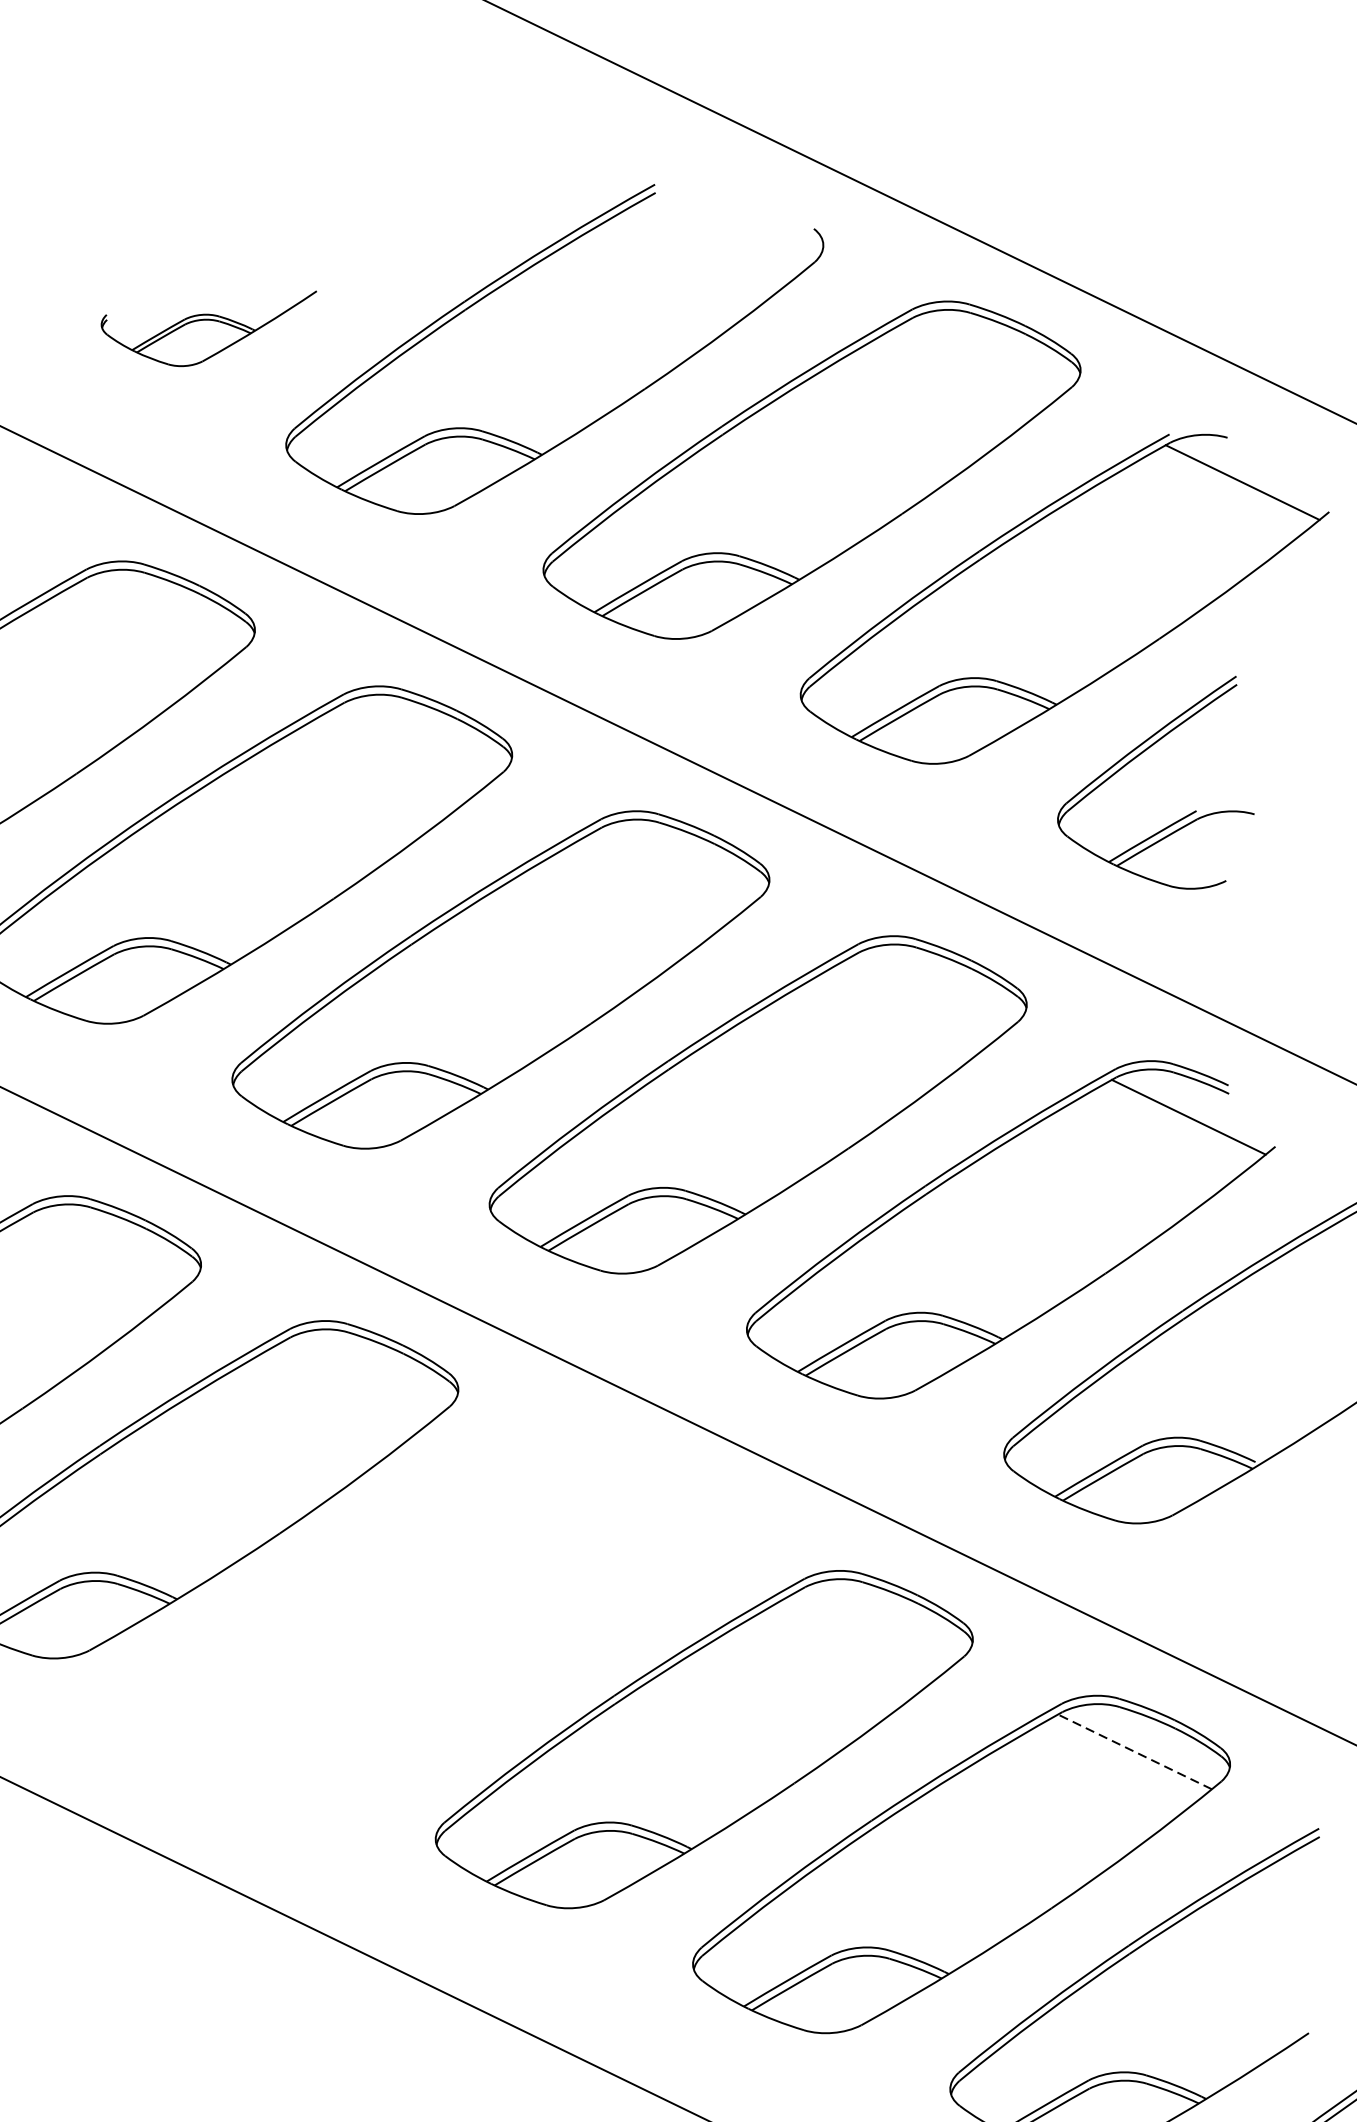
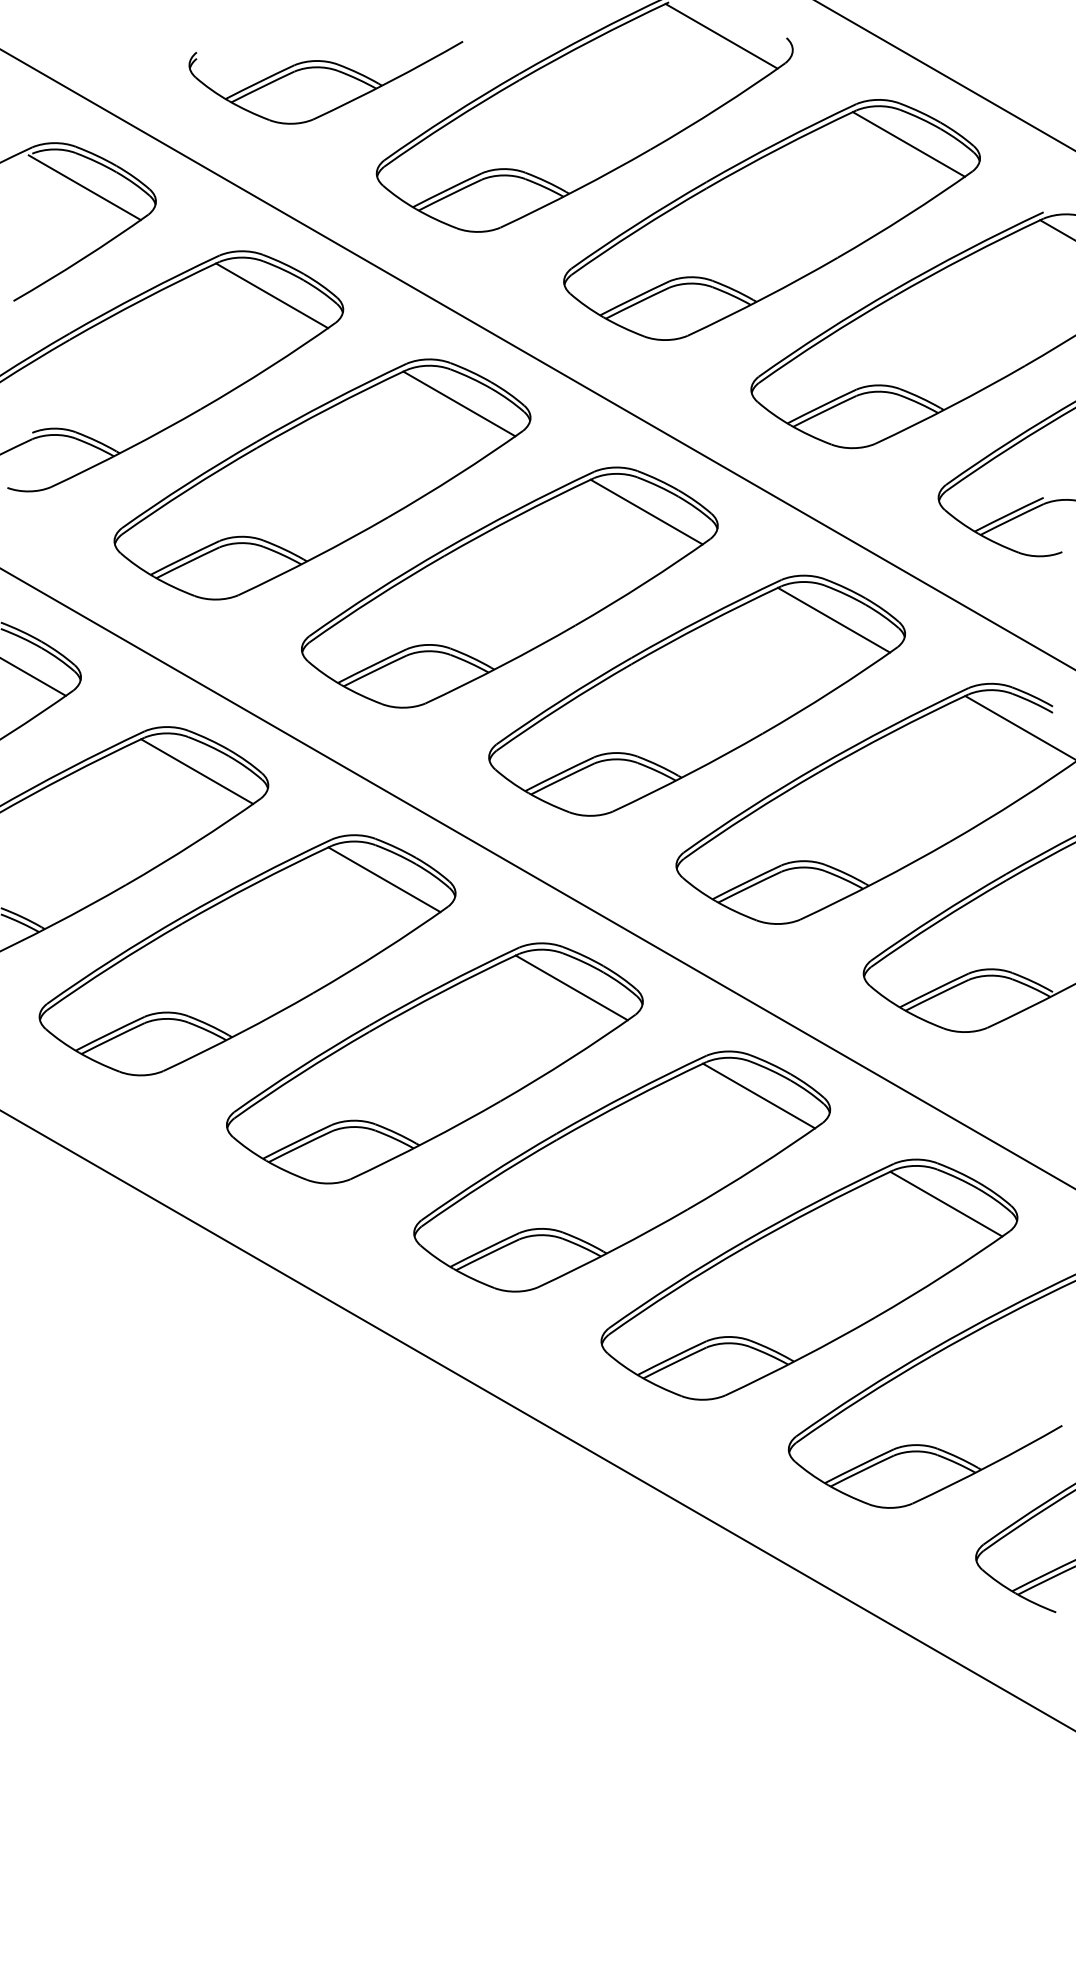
line: (727, 231) -> (721, 35), added
part: (210, 331) -> (325, 82), size x1.67
line: (984, 357) -> (908, 144), added
line: (160, 617) -> (272, 295), added
line: (417, 741) -> (459, 403), added
line: (673, 866) -> (646, 511), added
line: (930, 991) -> (833, 619), added
line: (106, 1252) -> (197, 771), added
line: (363, 1376) -> (384, 879), added
part: (446, 1614) -> (434, 1063), added
line: (878, 1626) -> (759, 1095), added
line: (1135, 1752) -> (946, 1204), dashed -> solid

